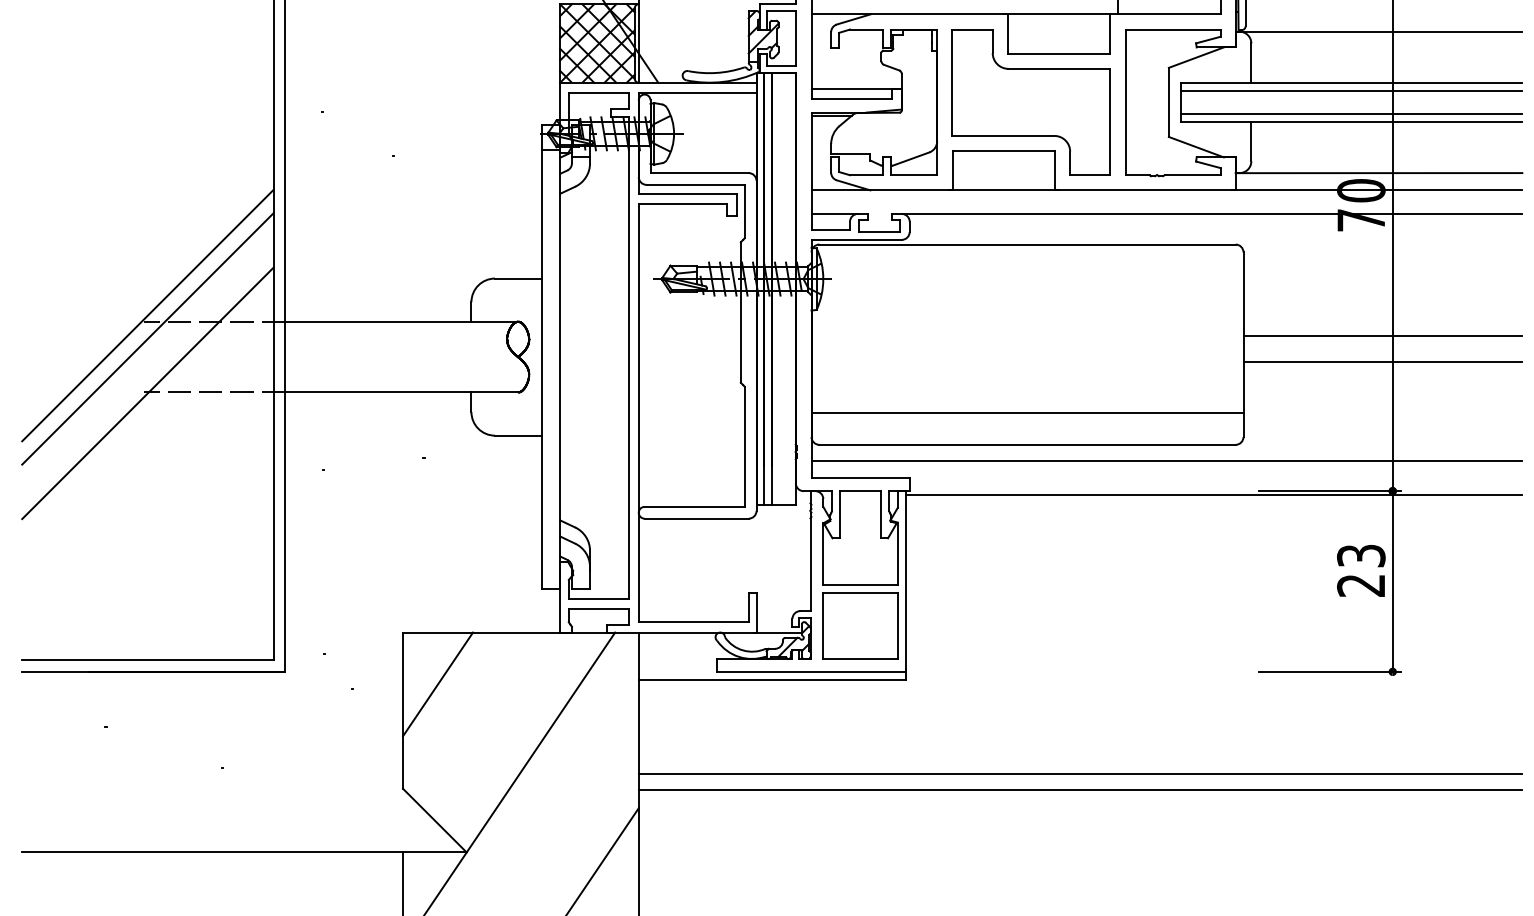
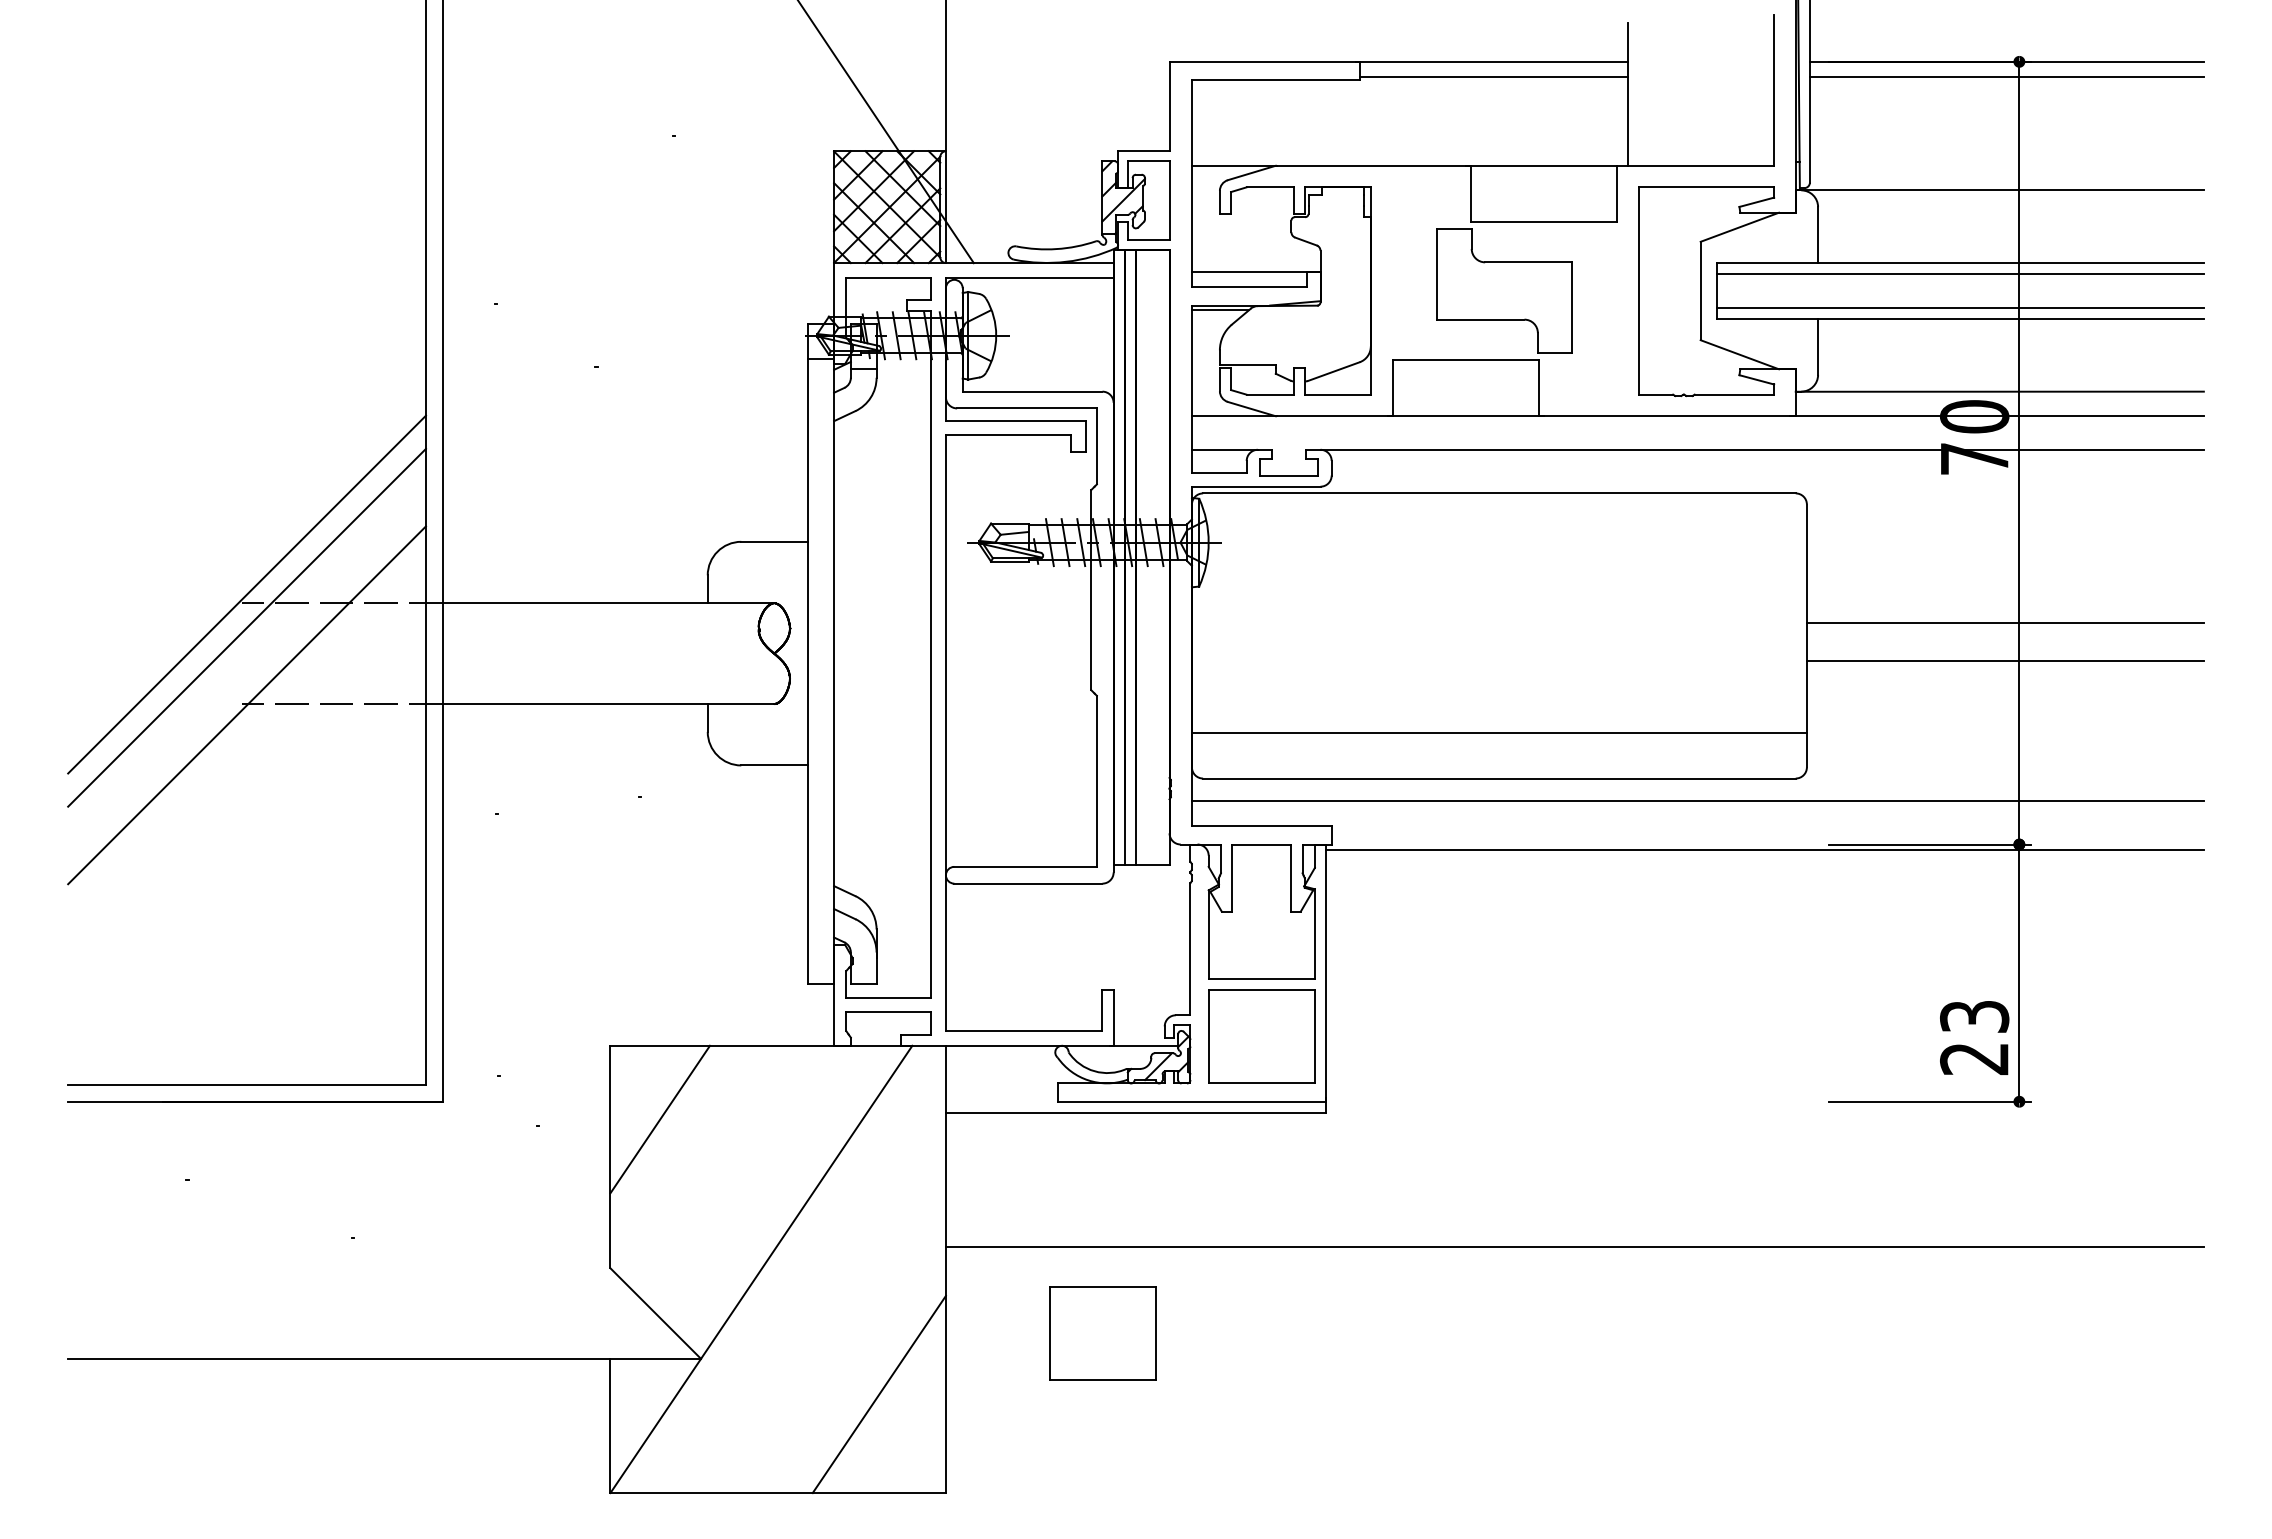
part: (1031, 102) -> (1504, 290), size x0.6
text: (1361, 570) -> (1974, 1037), moved
line: (1080, 789) -> (1574, 1269), removed
part: (748, 834) -> (1102, 1333), added

